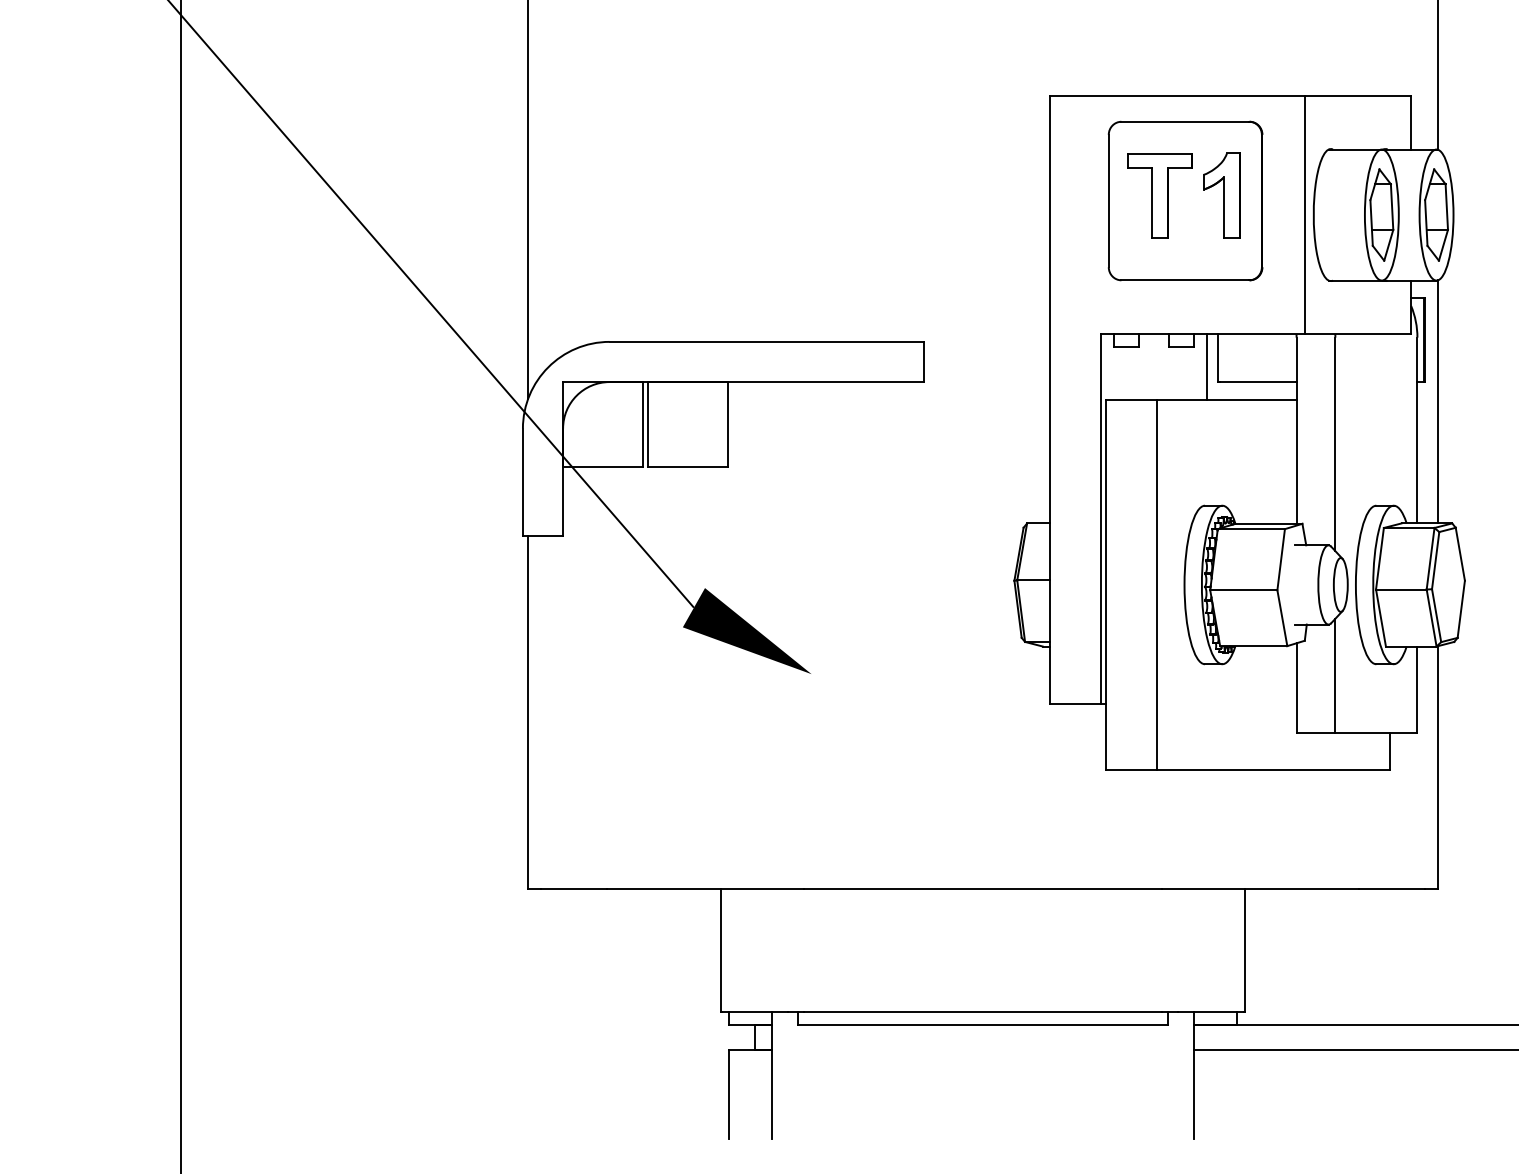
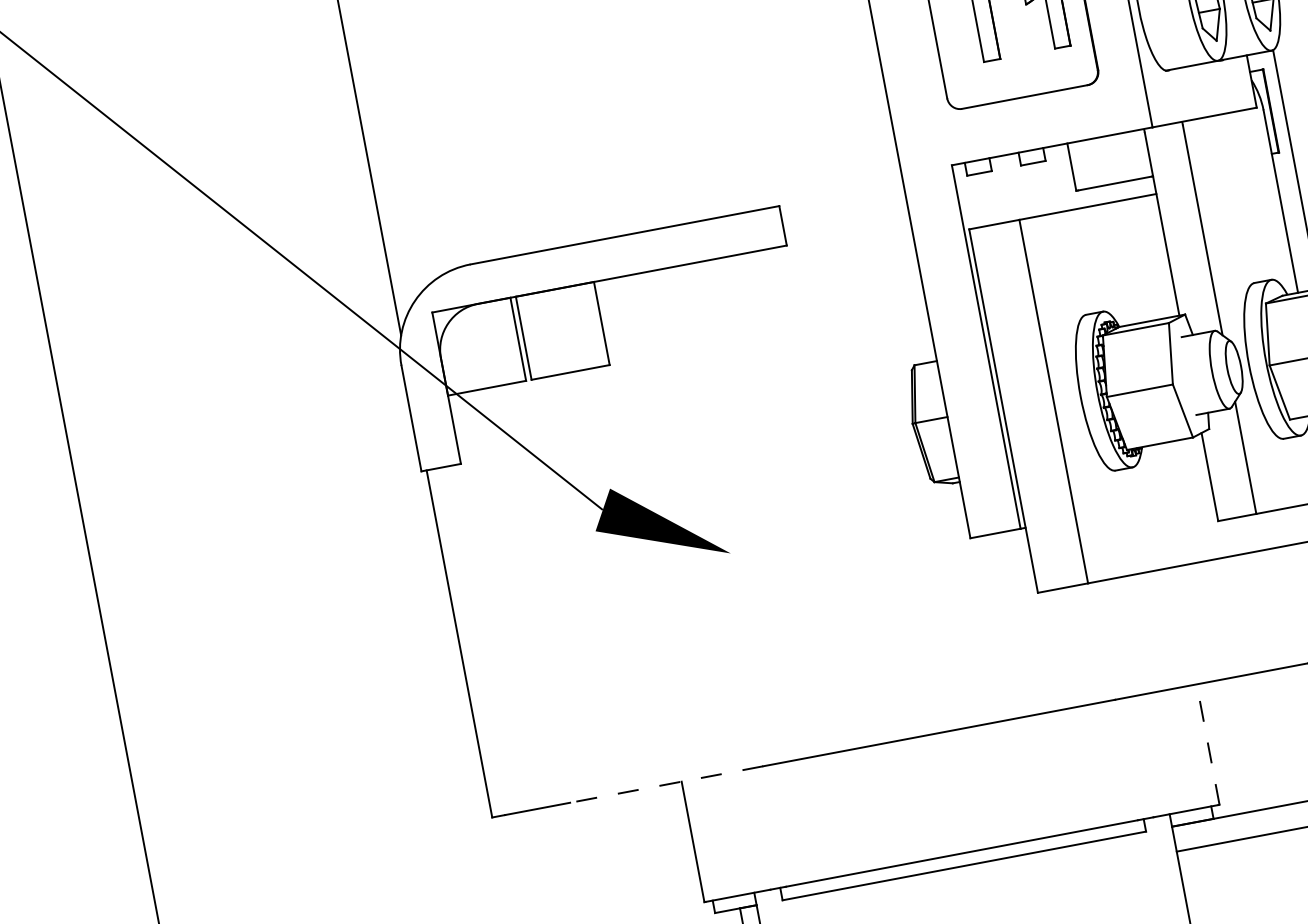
line: (1207, 366) -> (1062, 177), removed
line: (705, 889) -> (666, 784), solid -> dashed
line: (1245, 950) -> (1208, 744), solid -> dashed

